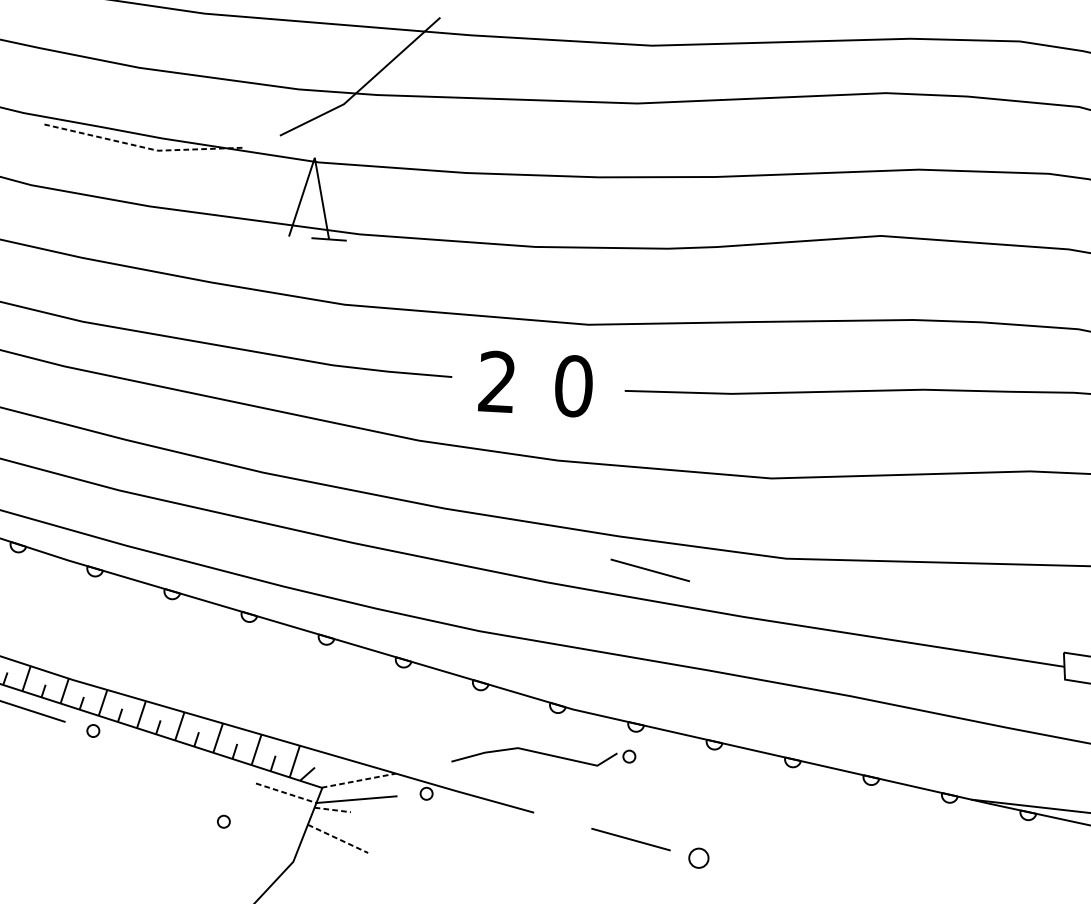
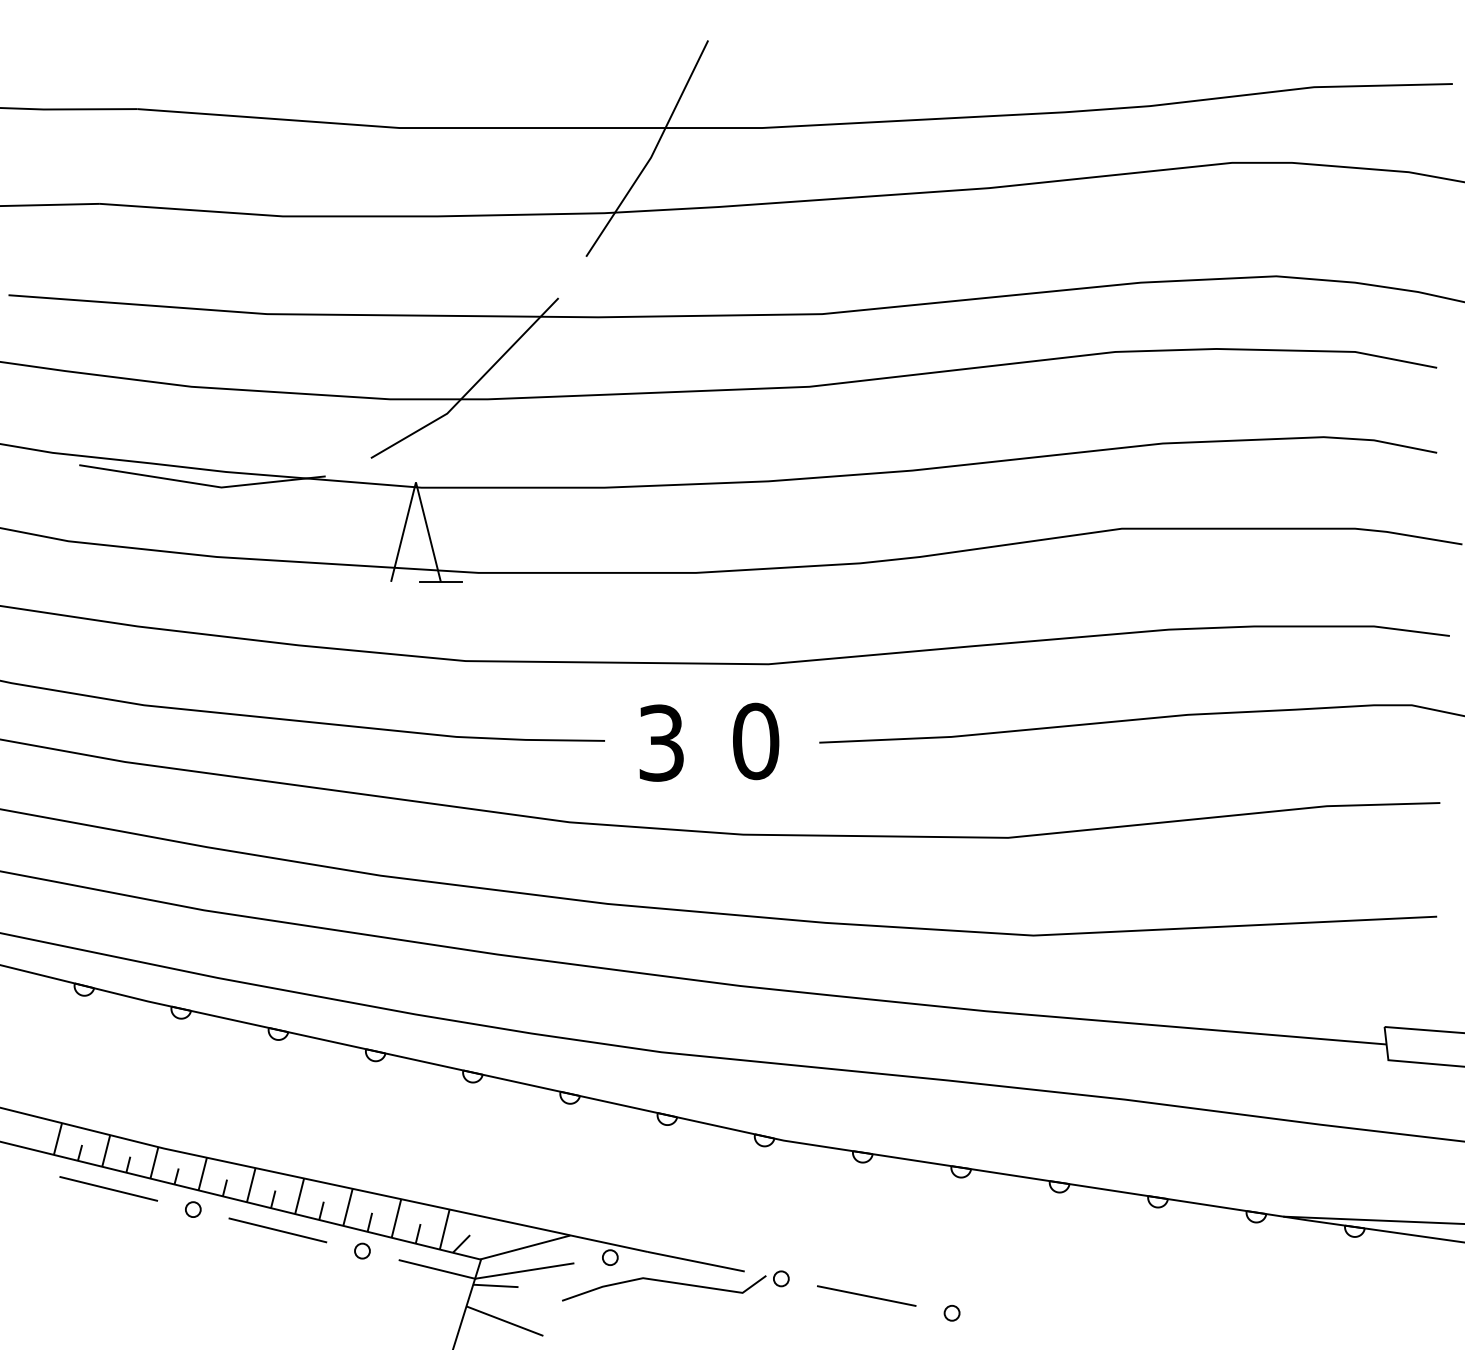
line: (141, 147) -> (201, 484), dashed -> solid
text: (497, 381) -> (661, 742), 2 -> 3
line: (650, 569) -> (866, 961), removed
line: (160, 752) -> (277, 1230), added
part: (543, 755) -> (675, 1285), moved
line: (358, 780) -> (525, 1247), dashed -> solid
line: (287, 793) -> (438, 1269), dashed -> solid
line: (332, 809) -> (495, 1285), dashed -> solid
circle: (223, 821) -> (362, 1250), moved
line: (338, 839) -> (505, 1321), dashed -> solid
circle: (698, 858) -> (951, 1313), size x0.62

